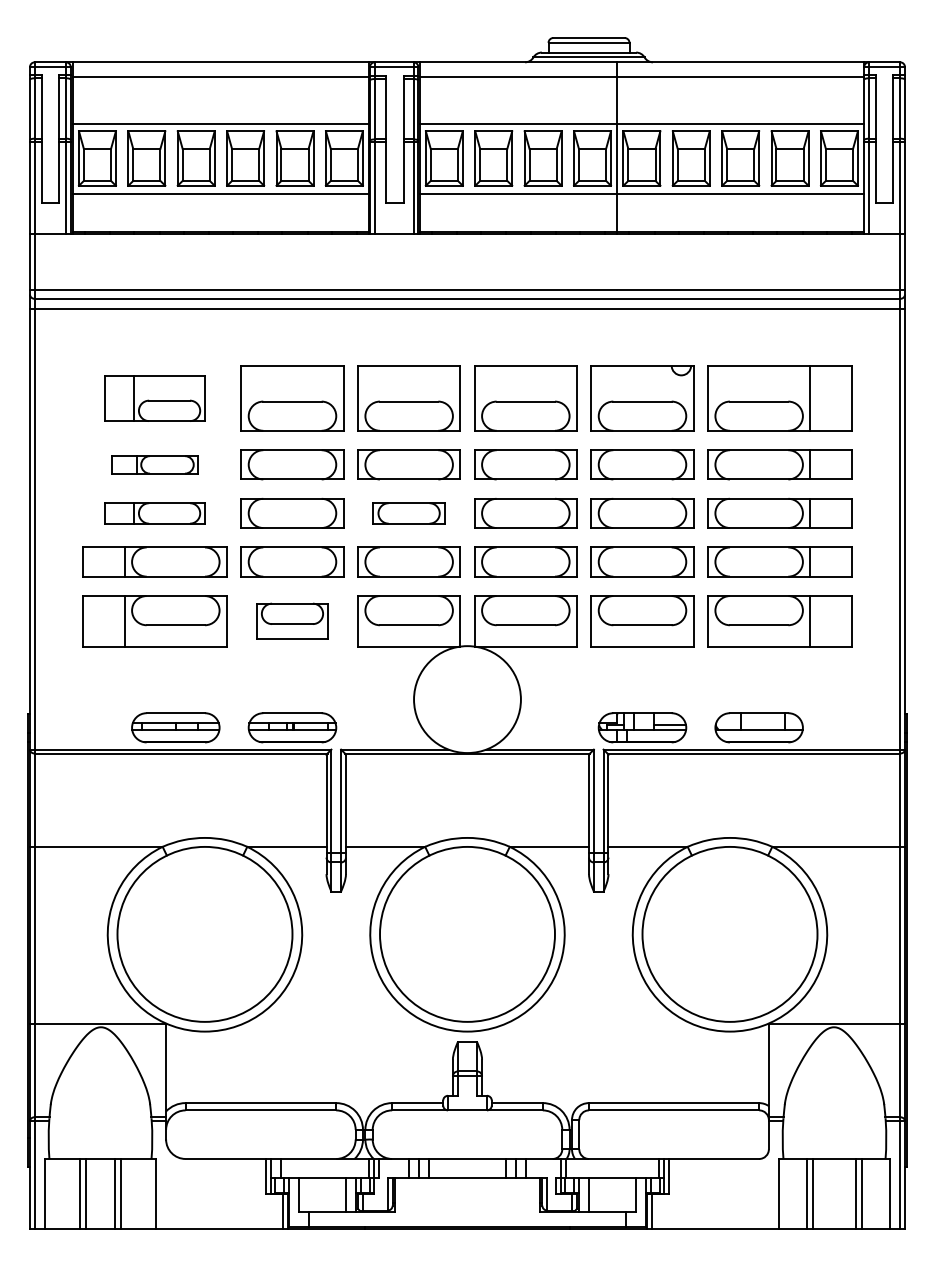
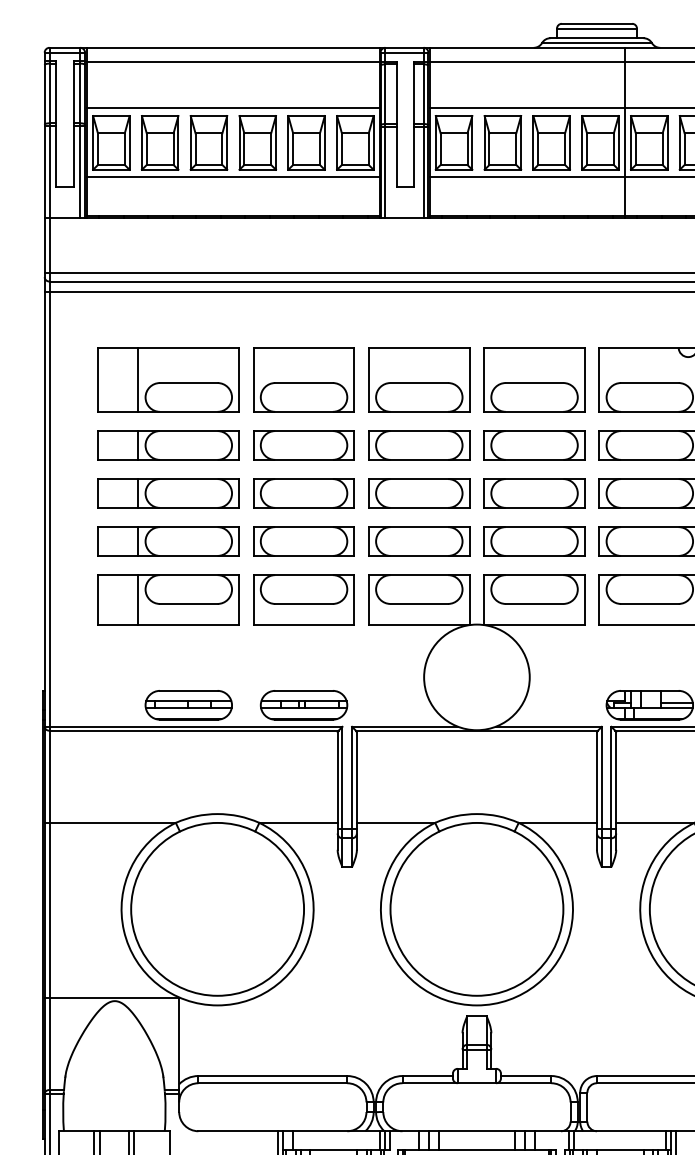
part: (154, 398) -> (167, 379), size x1.43
part: (154, 464) -> (167, 445), size x1.67
part: (154, 513) -> (167, 493), size x1.43
part: (408, 513) -> (418, 493), size x1.43
part: (292, 621) -> (304, 600), size x1.43

